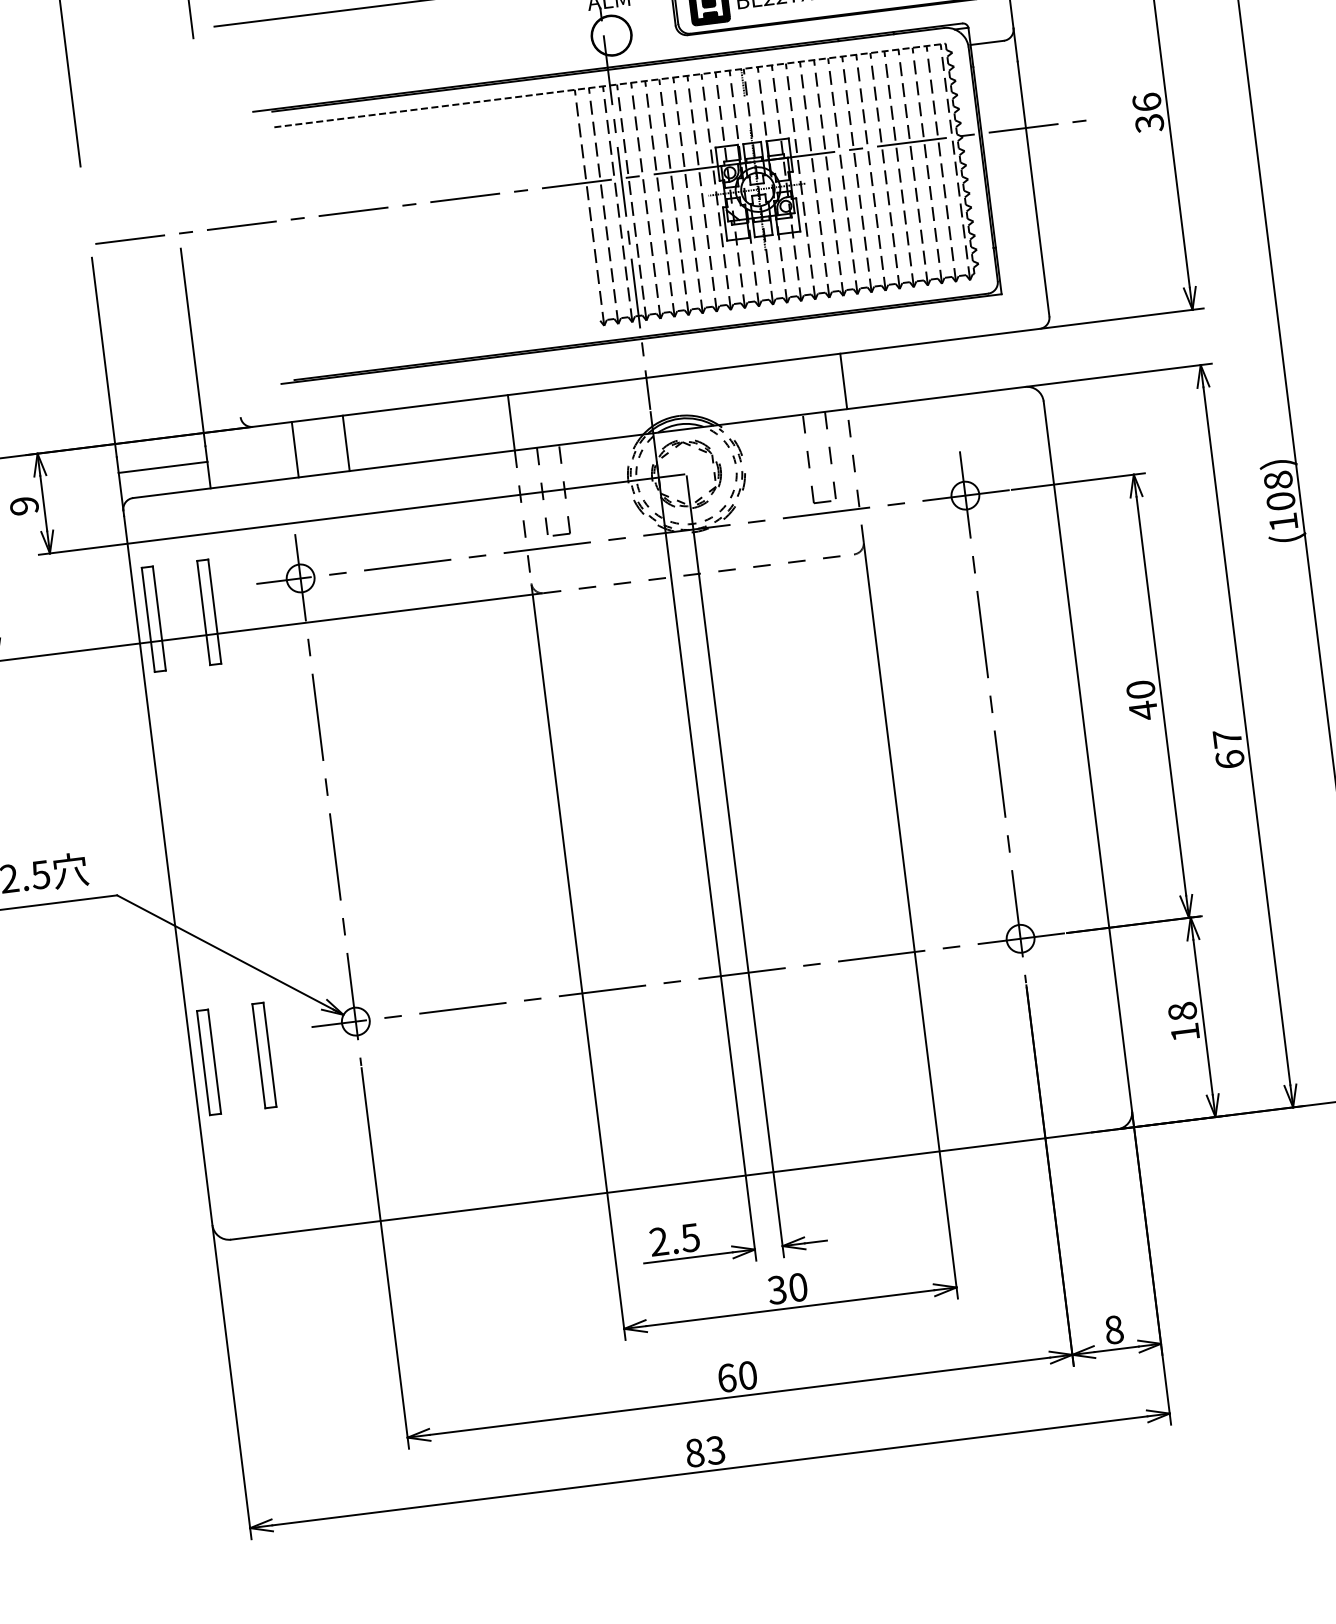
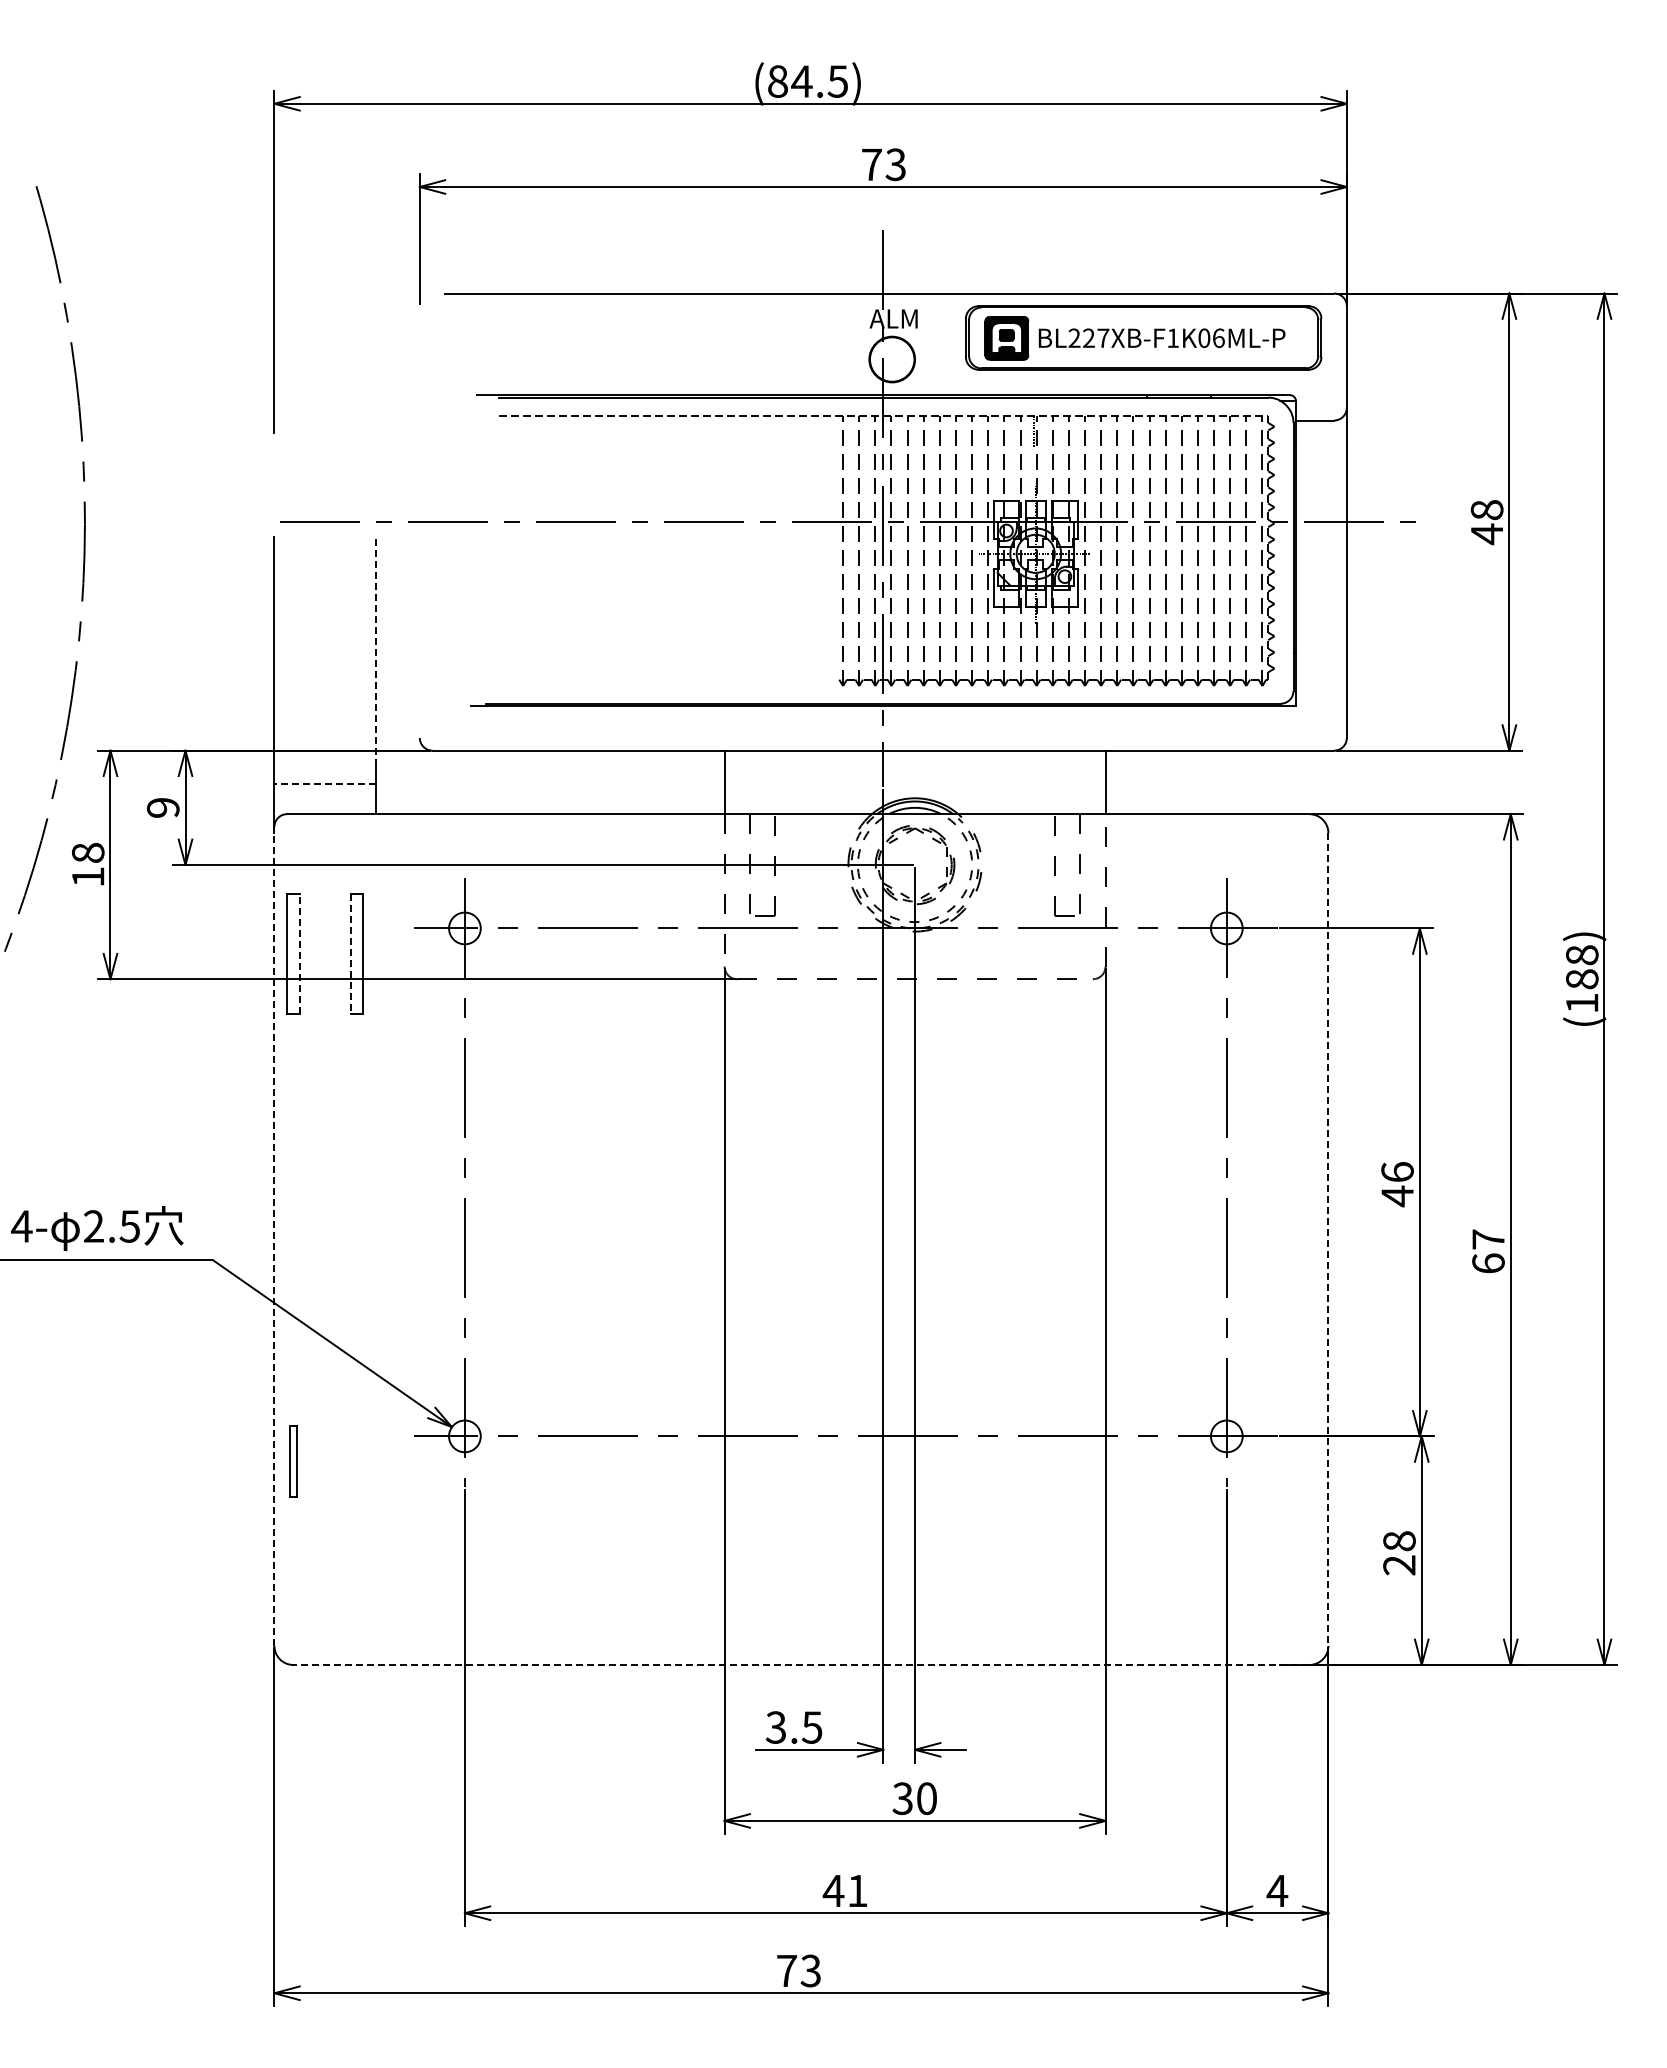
text: (1147, 113) -> (1486, 522), 36 -> 48
line: (193, 347) -> (376, 652), solid -> dashed
line: (346, 443) -> (535, 782), removed
line: (294, 449) -> (476, 782), removed
line: (163, 467) -> (325, 783), solid -> dashed
text: (1280, 501) -> (1581, 979), (108) -> (188)
line: (203, 612) -> (350, 953), solid -> dashed
line: (159, 618) -> (299, 953), solid -> dashed
text: (1140, 689) -> (1397, 1171), 40 -> 46
line: (1088, 756) -> (1328, 1240), solid -> dashed
line: (168, 870) -> (274, 1239), solid -> dashed
text: (1185, 1032) -> (1399, 1565), 18 -> 28
part: (263, 1055) -> (356, 1461), removed
part: (209, 1062) -> (293, 1461), size x0.6
line: (674, 1184) -> (801, 1664), solid -> dashed
text: (658, 1241) -> (775, 1727), 2.5 -> 3.5
text: (1114, 1329) -> (1277, 1890), 8 -> 4
text: (736, 1376) -> (844, 1890), 60 -> 41
text: (695, 1452) -> (787, 1970), 83 -> 73

